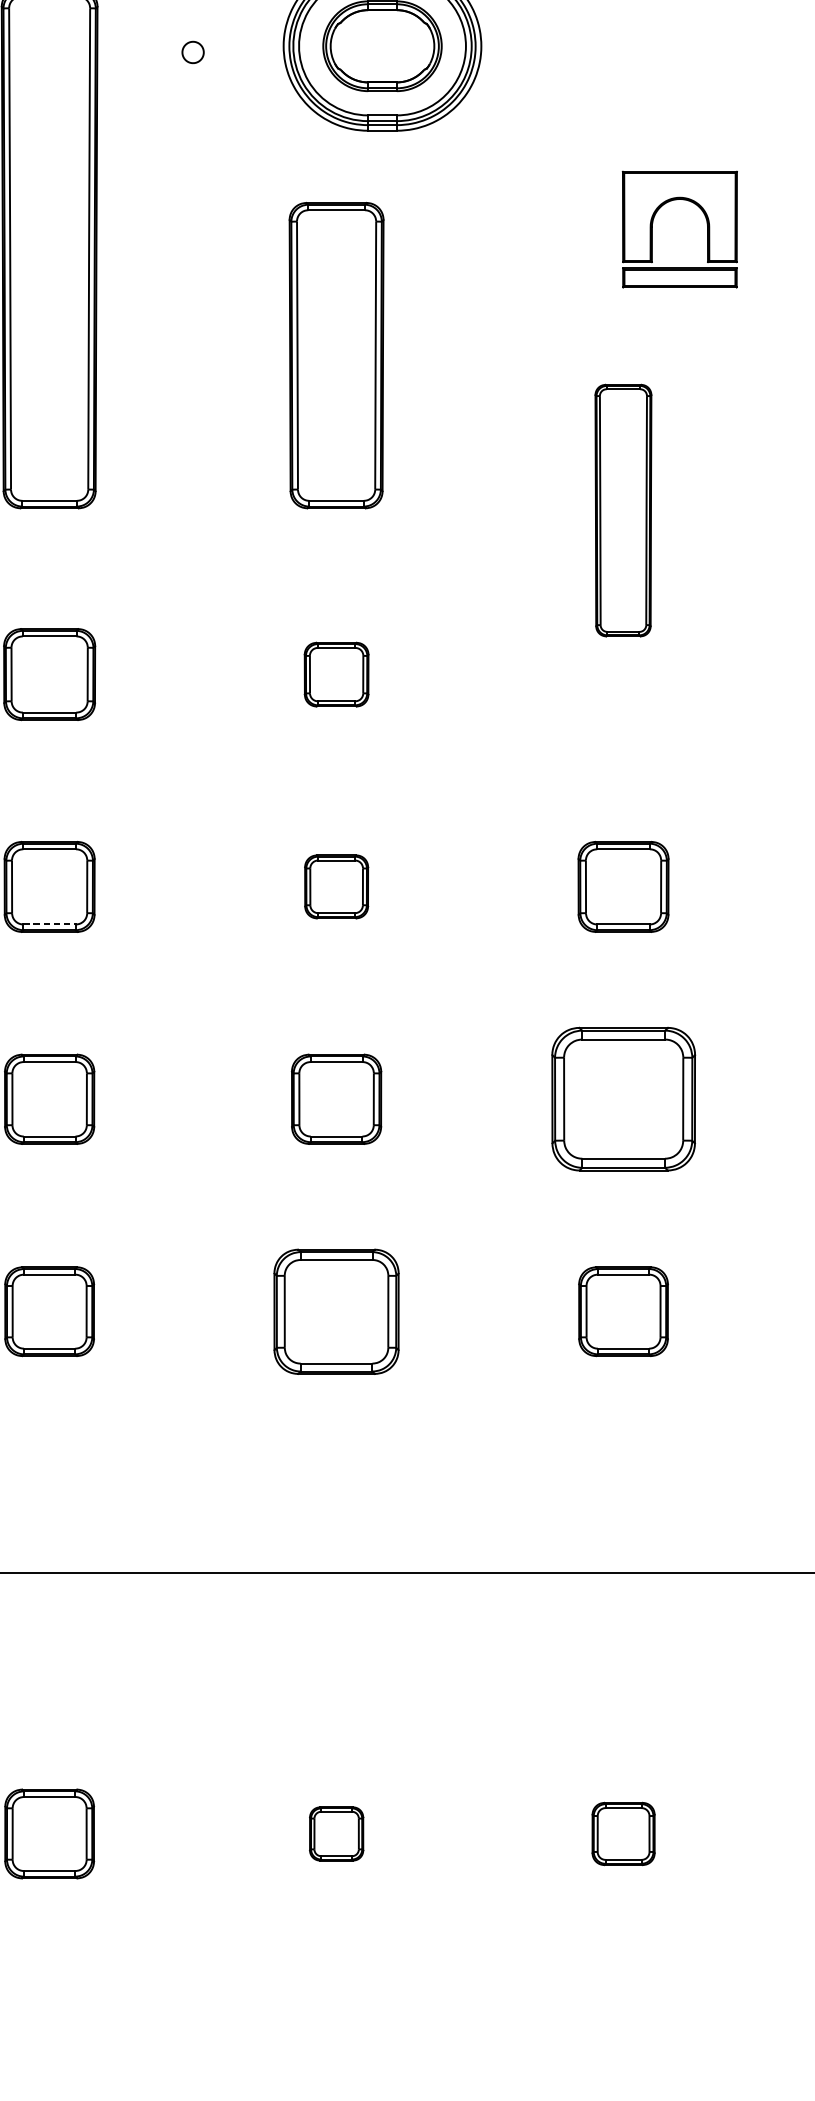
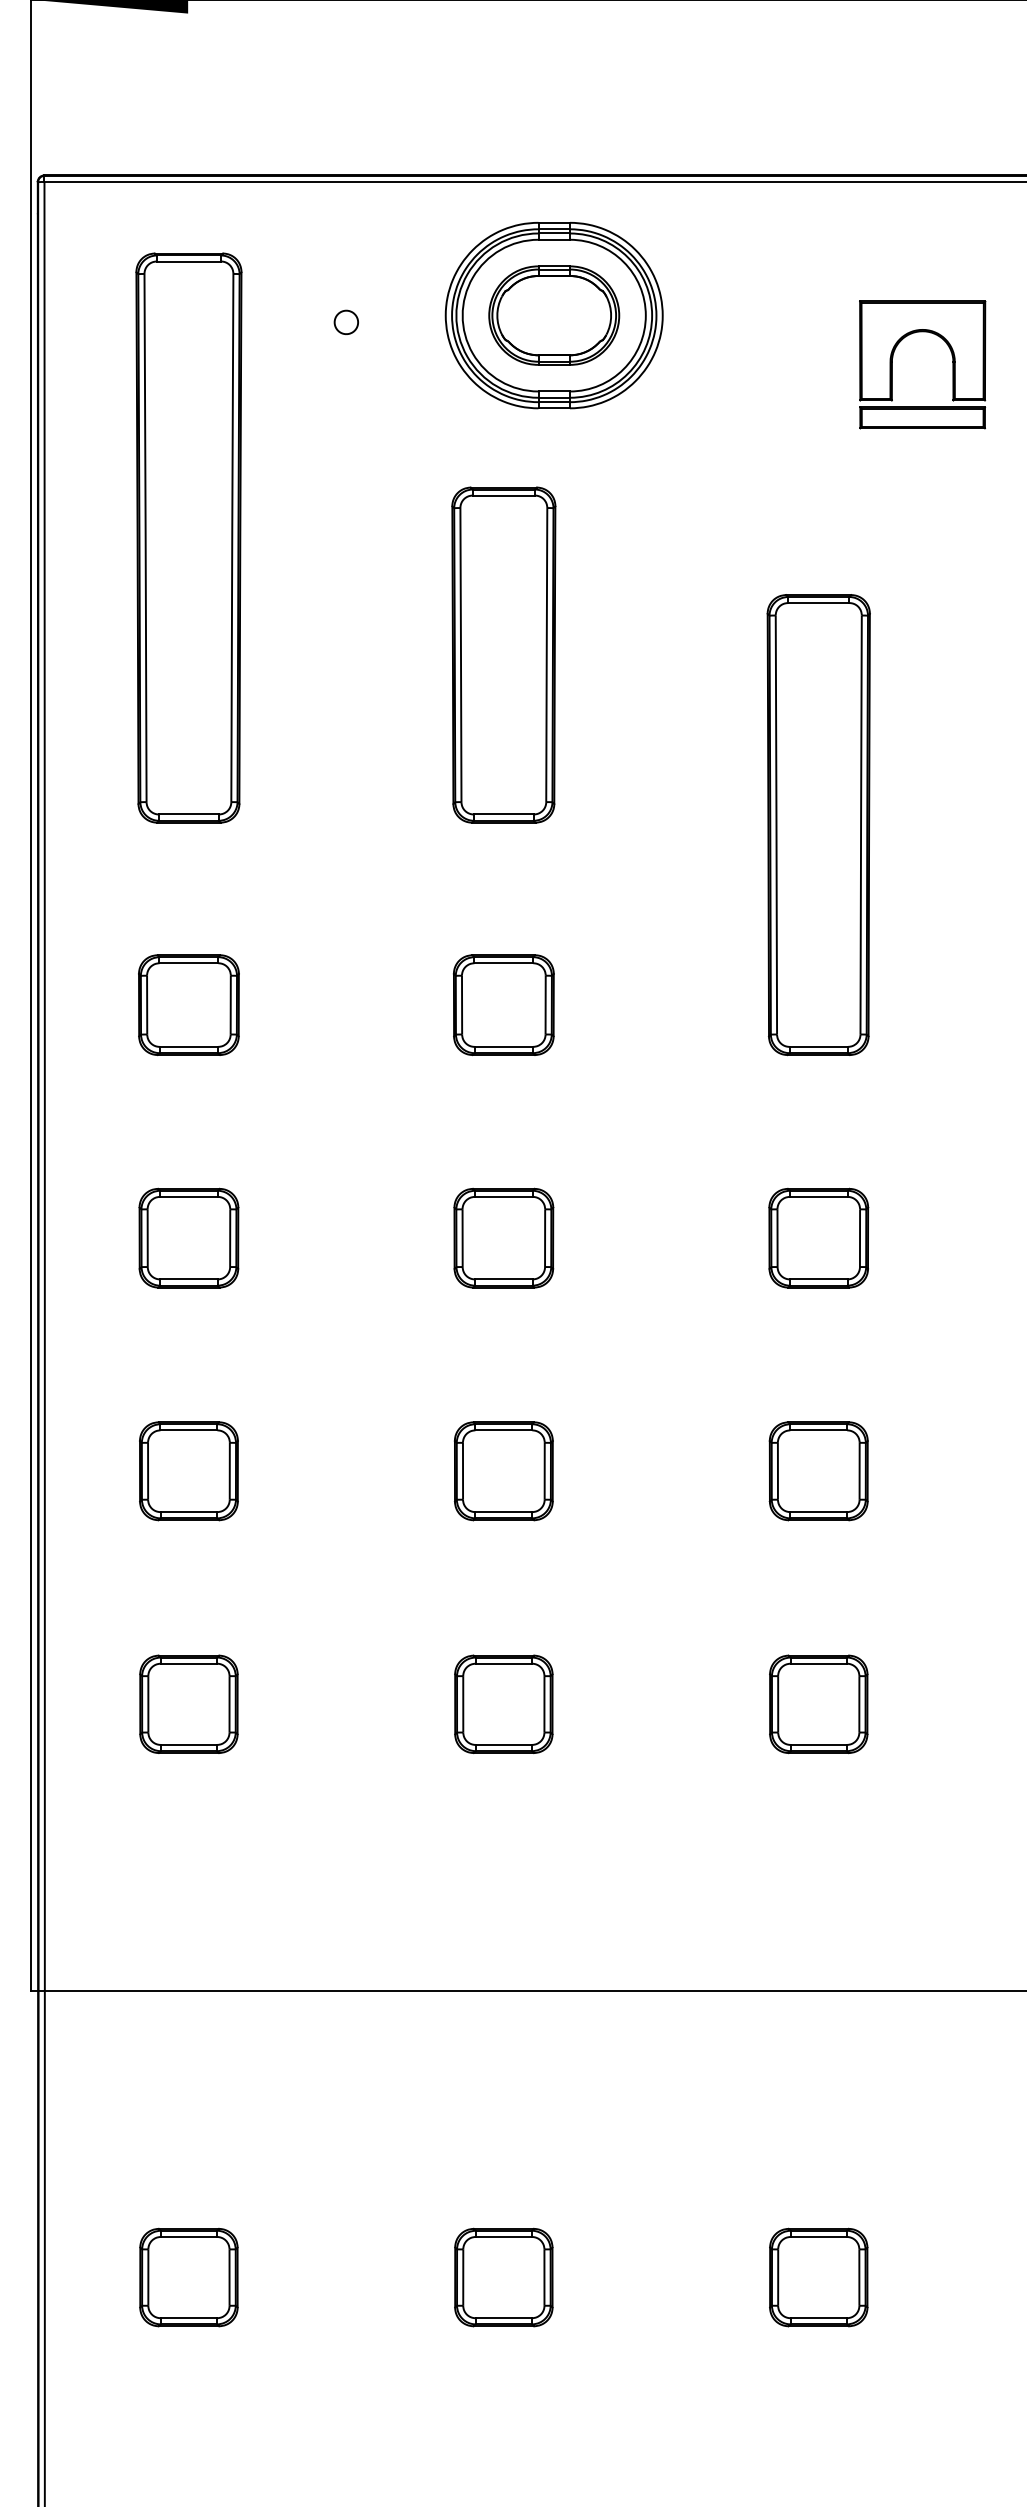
part: (653, 222) -> (893, 357), moved
part: (623, 510) -> (818, 825), size x1.67
part: (336, 674) -> (503, 1005), size x1.43
part: (336, 886) -> (503, 1237), size x1.43
line: (49, 924) -> (188, 1279), dashed -> solid
part: (623, 1099) -> (818, 1471), size x0.62
part: (336, 1310) -> (503, 1703), size x0.71
part: (336, 1833) -> (503, 2277), size x1.67
part: (623, 1833) -> (818, 2277), size x1.43

